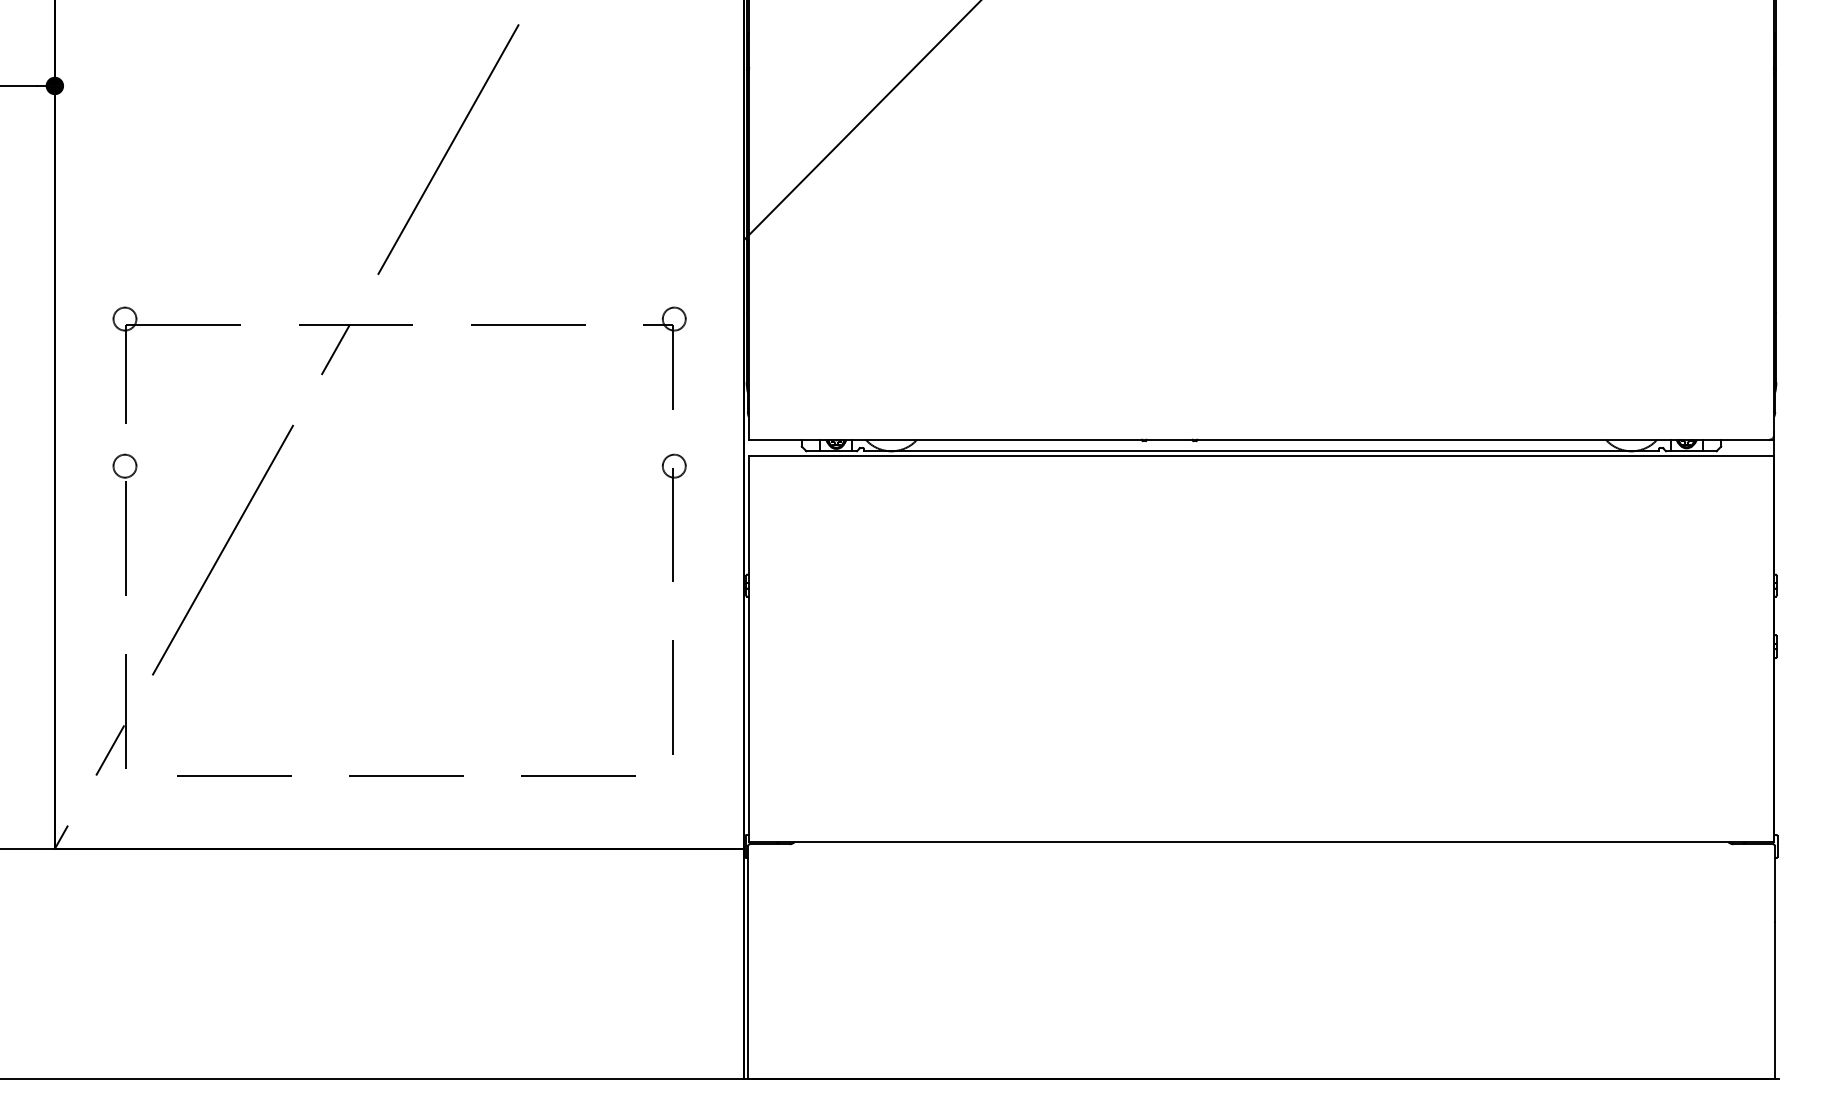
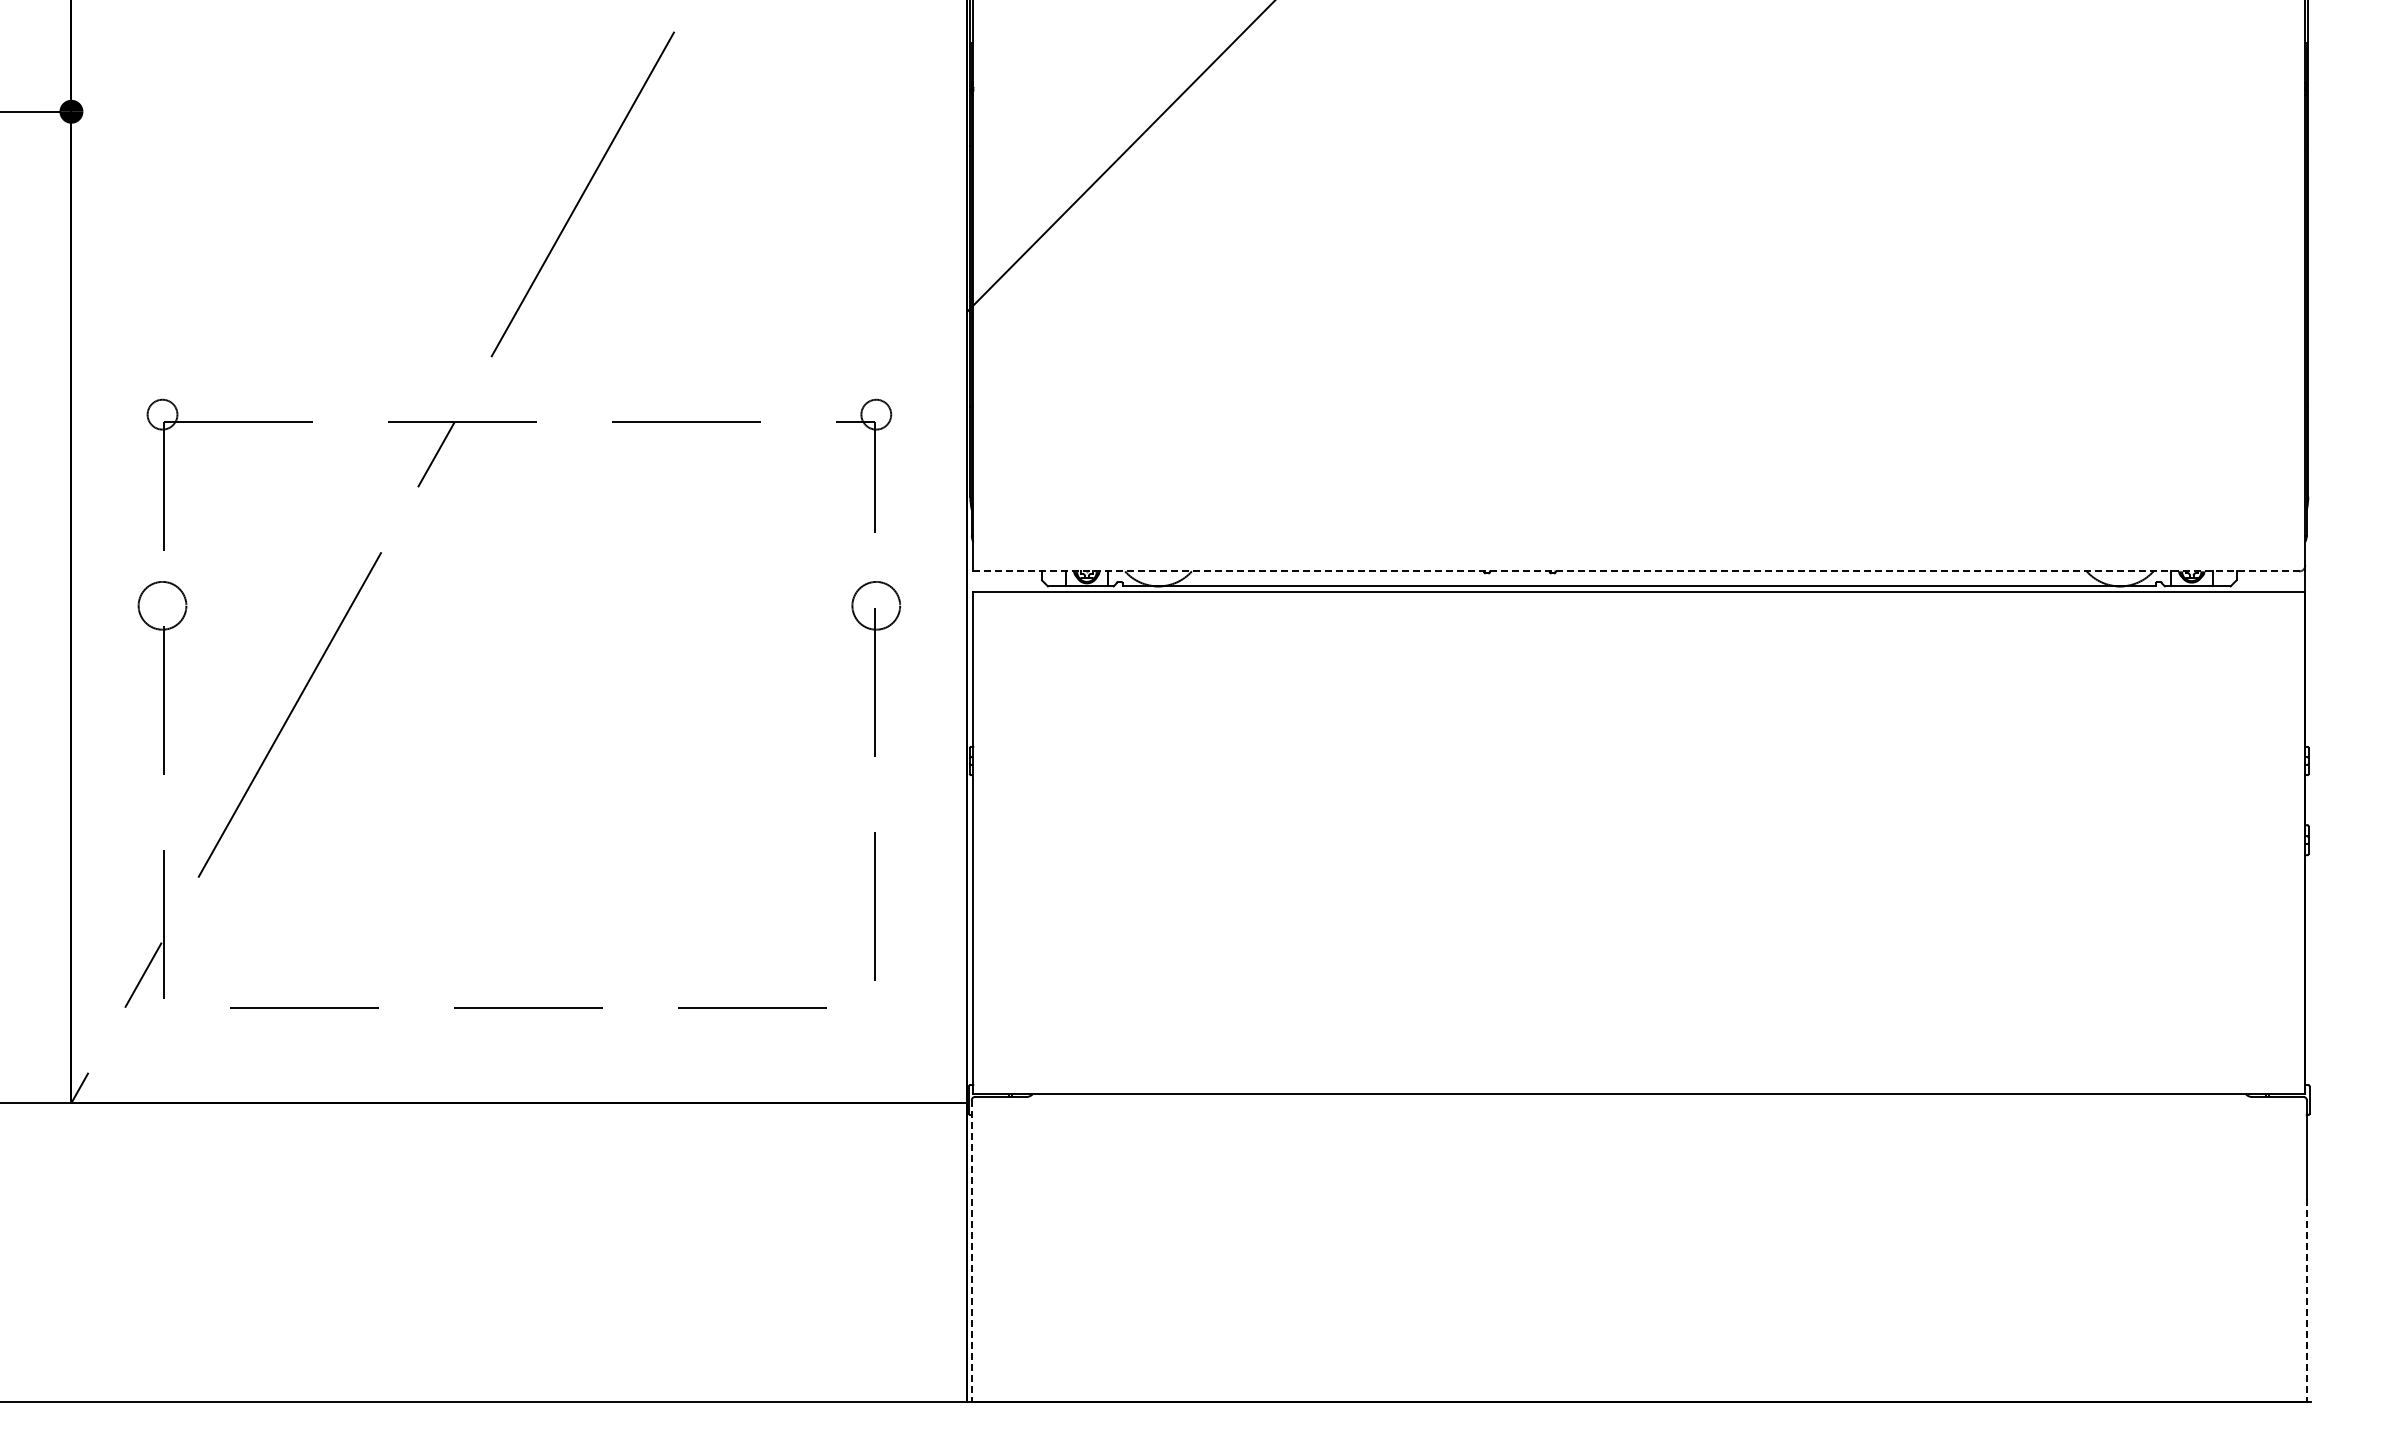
line: (1261, 439) -> (1639, 571), solid -> dashed
circle: (124, 465) -> (162, 605), size x1.6
circle: (674, 465) -> (876, 605), size x1.6
line: (747, 962) -> (971, 1250), solid -> dashed
line: (1774, 1000) -> (2306, 1300), solid -> dashed

